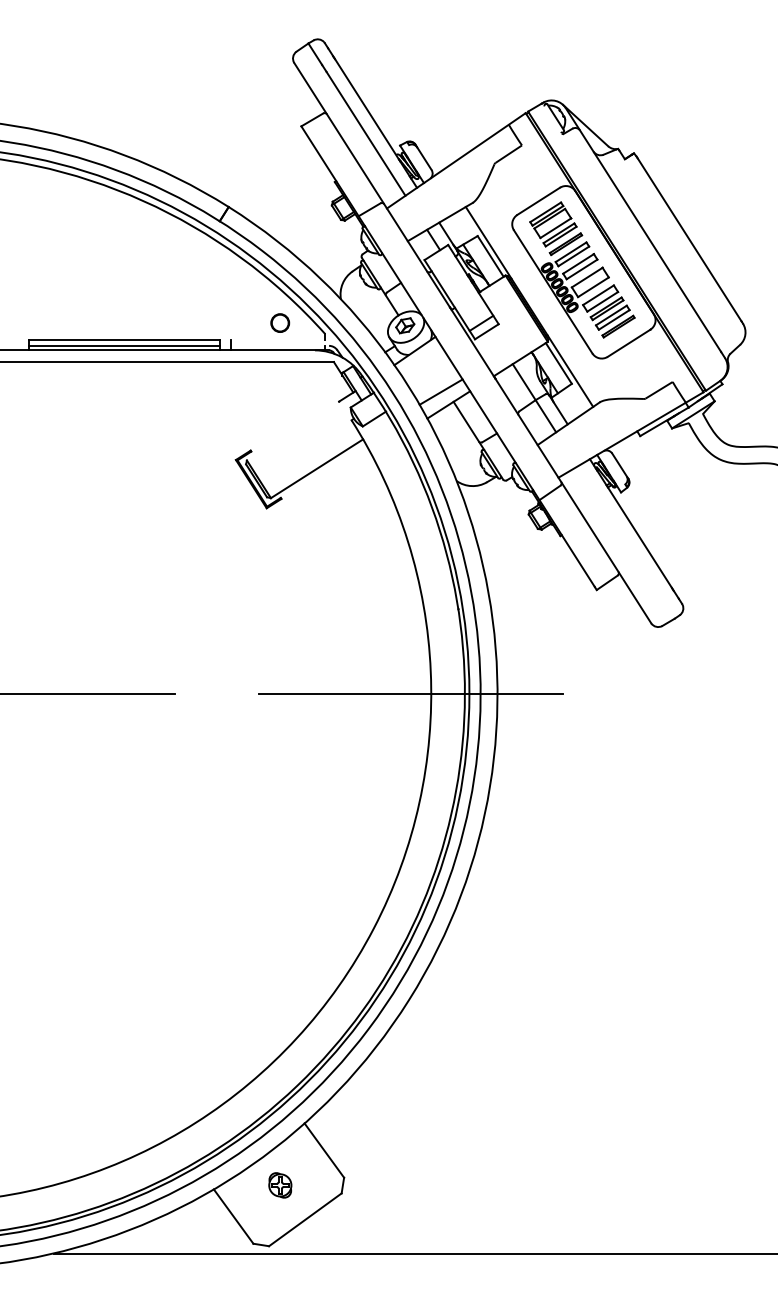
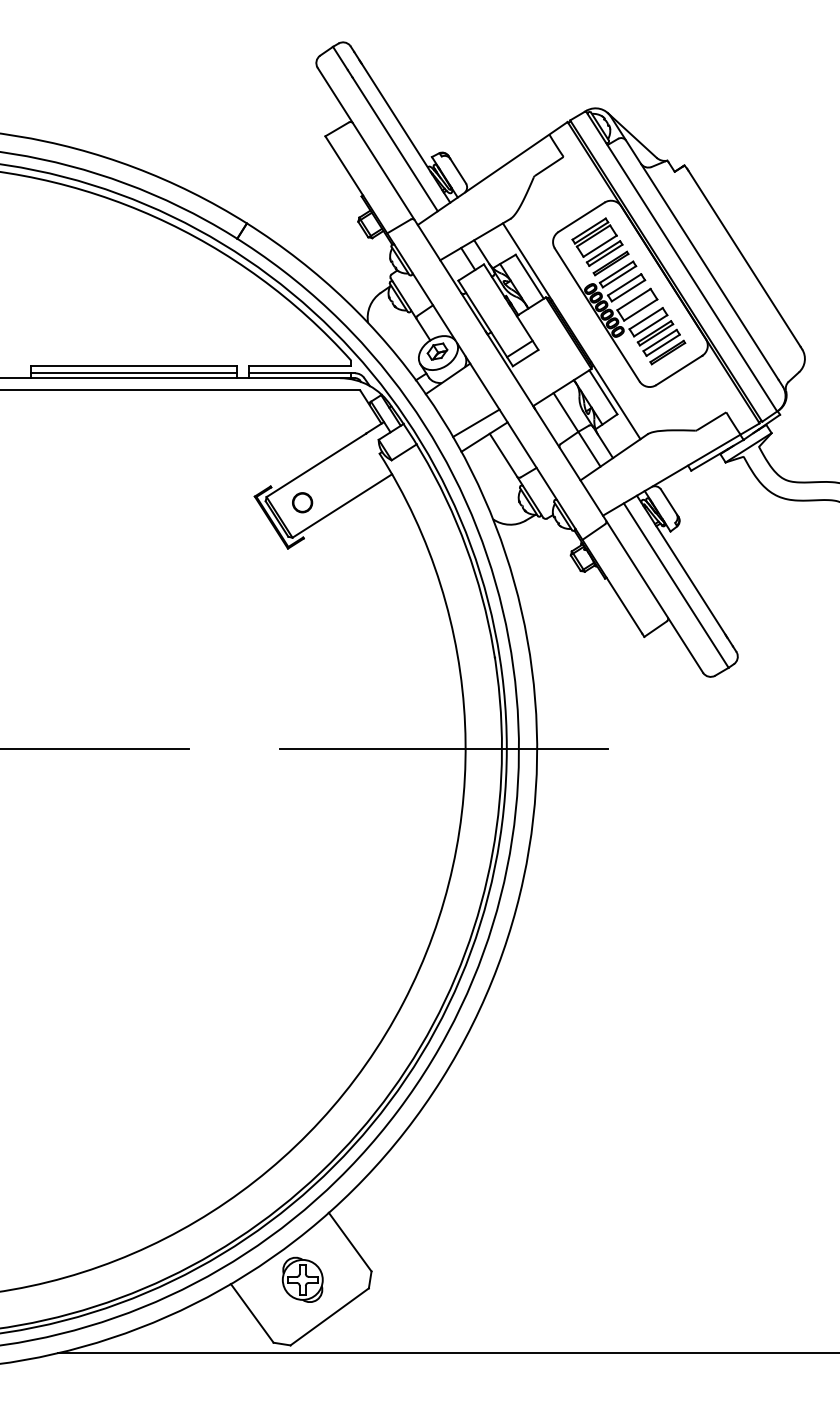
line: (631, 242) -> (681, 261), added
circle: (280, 322) -> (302, 502), moved
line: (278, 339) -> (300, 366), added
line: (280, 346) -> (302, 373), added
line: (293, 431) -> (316, 465), added
line: (625, 542) -> (675, 585), added
part: (280, 1185) -> (302, 1279), size x1.67

